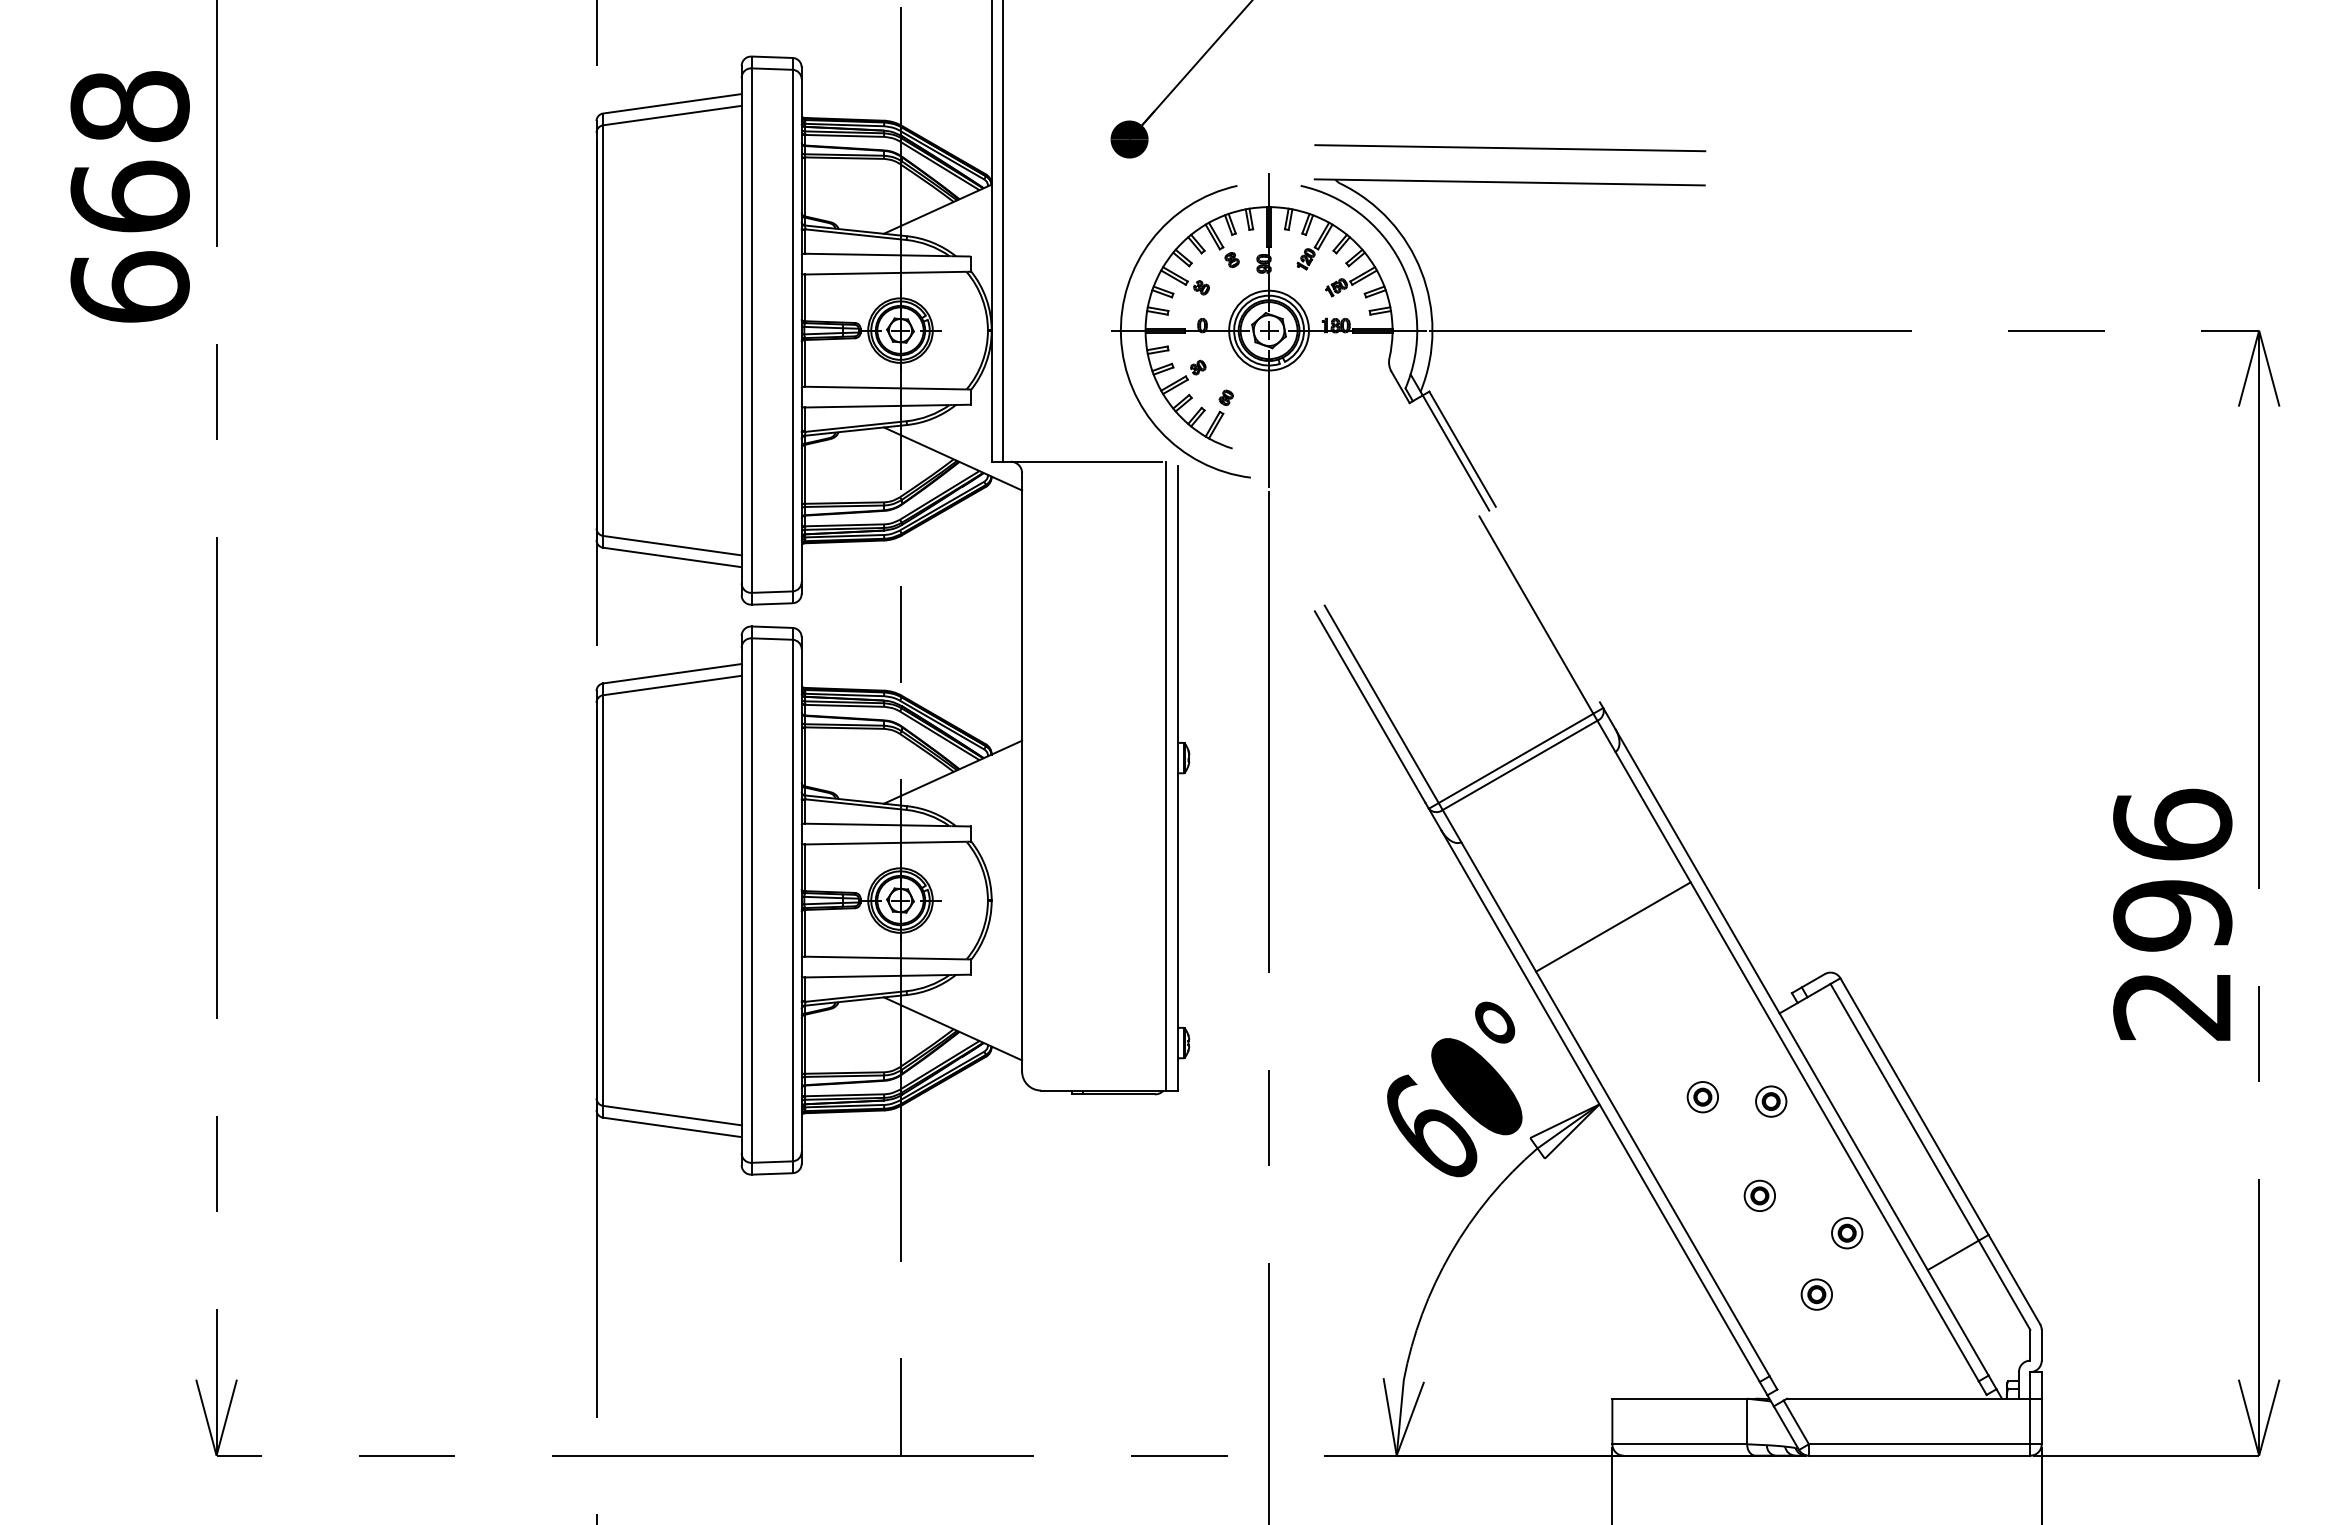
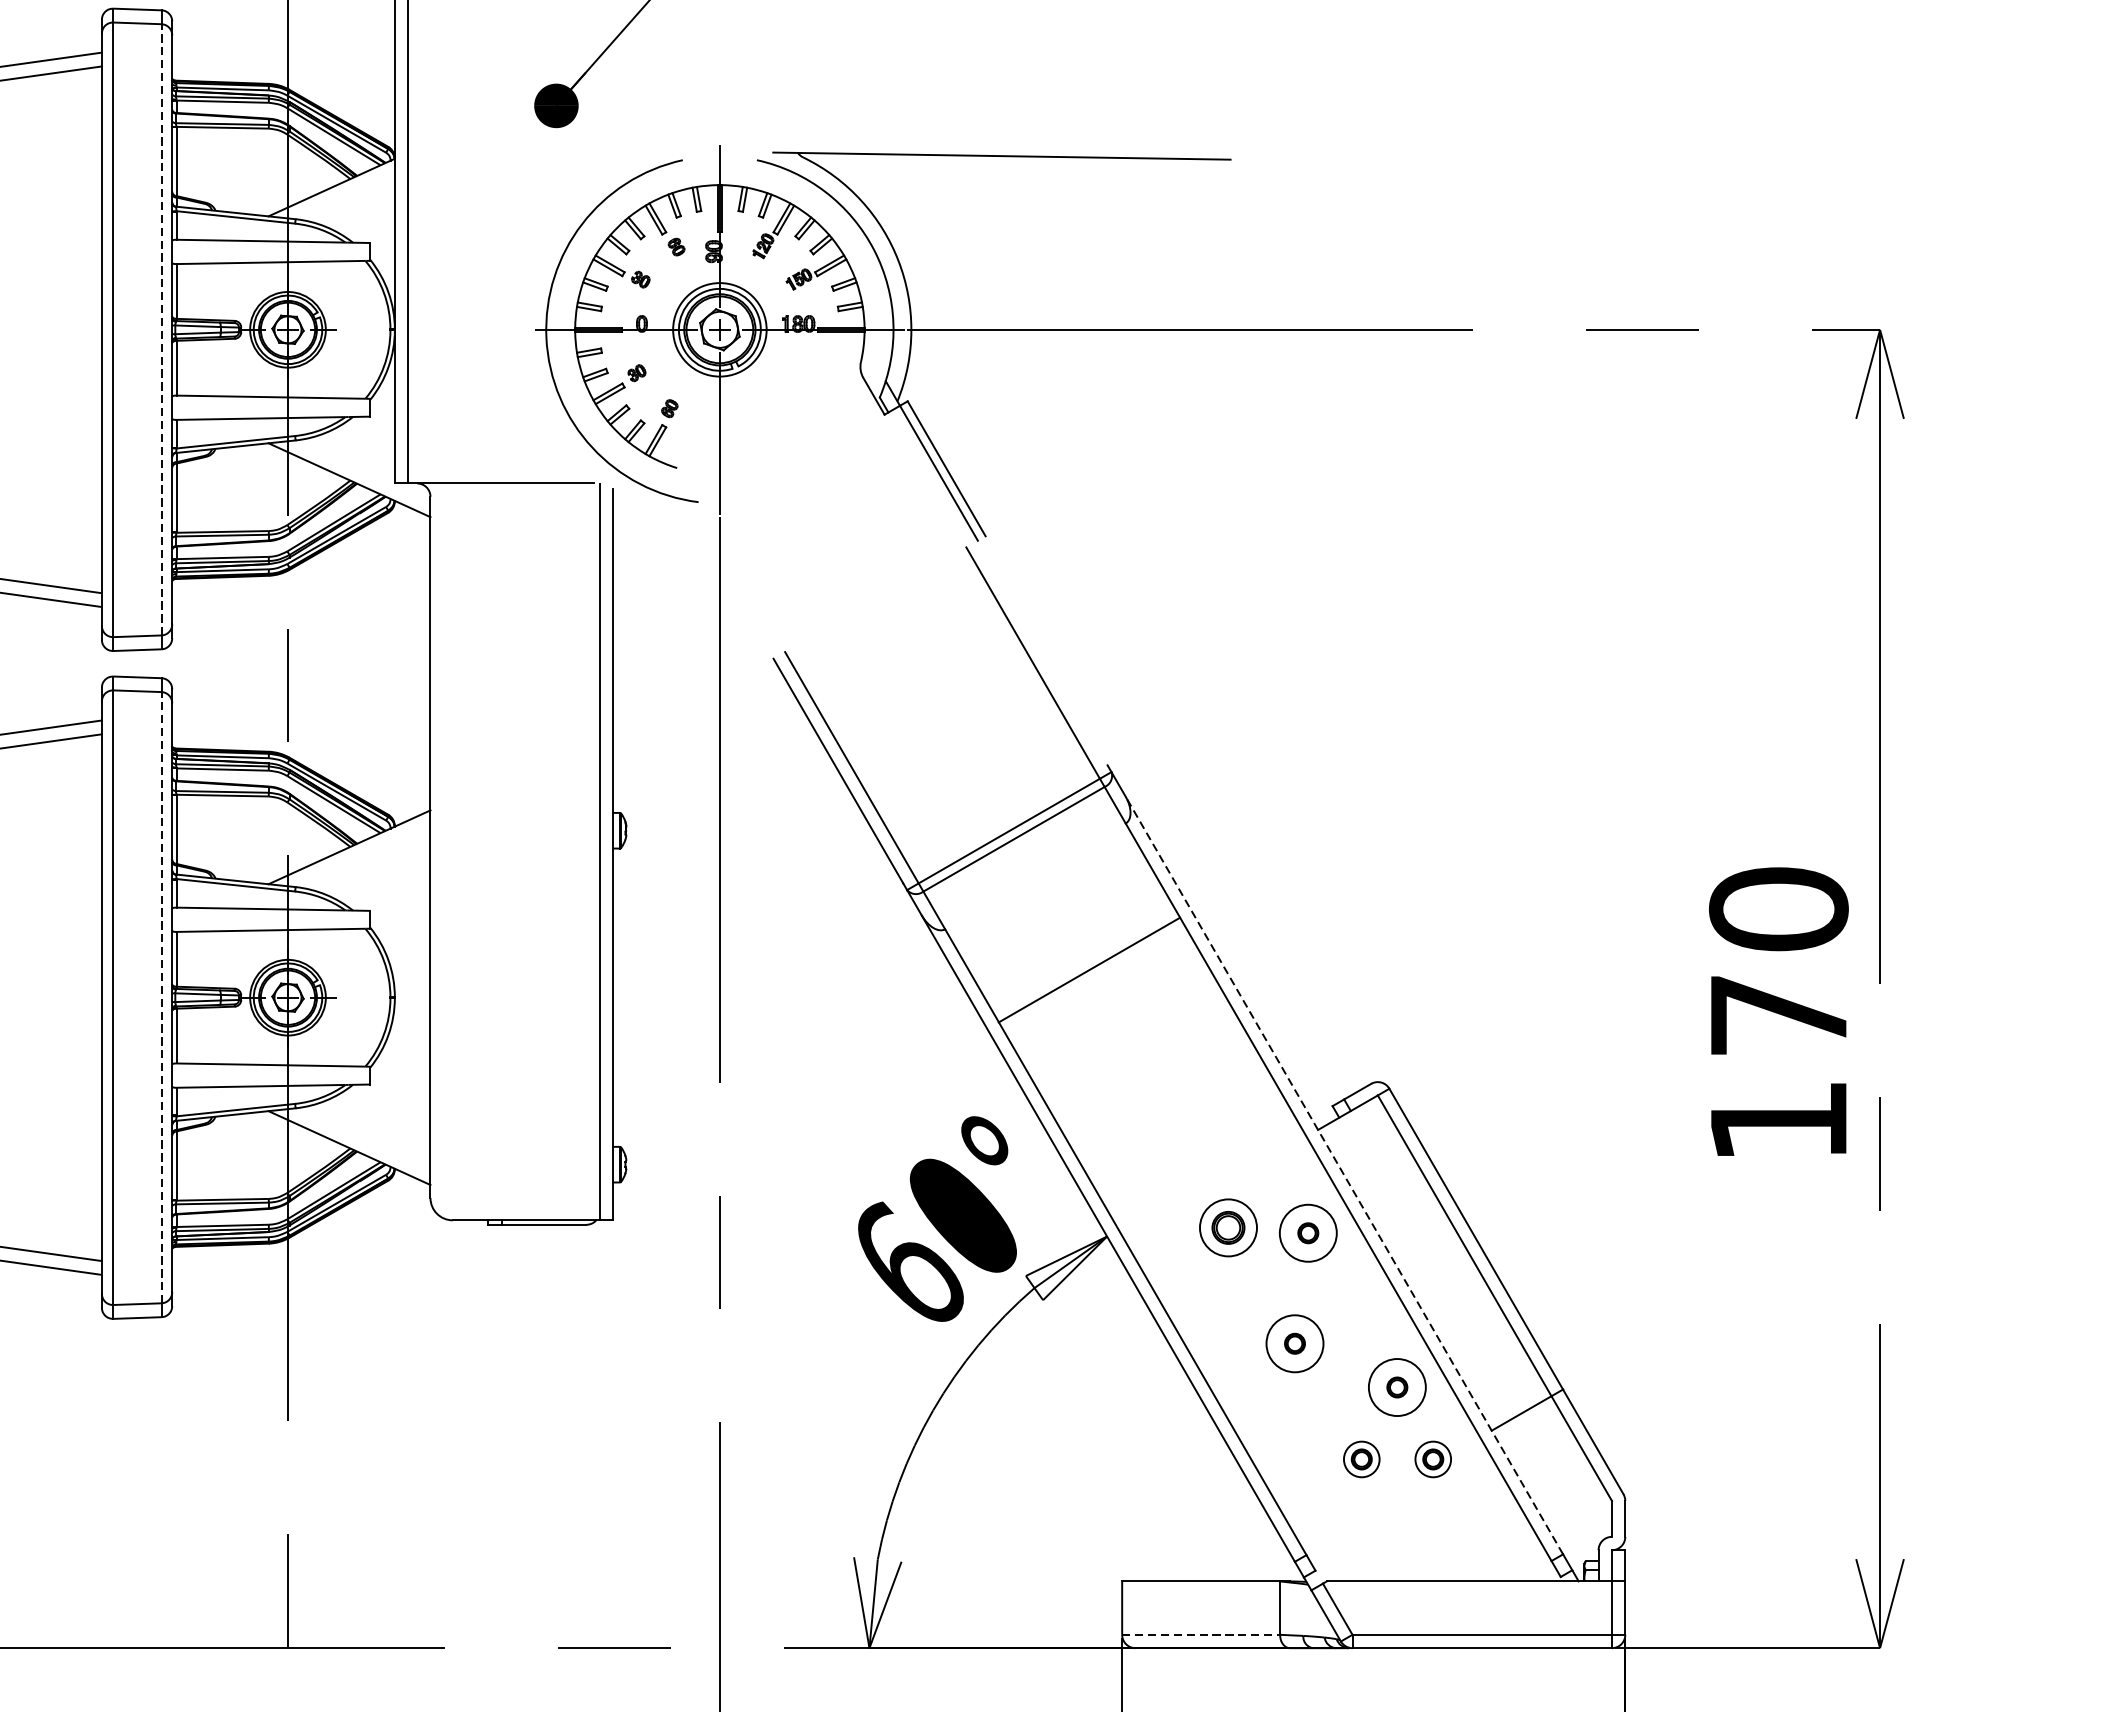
line: (1510, 148) -> (1002, 116), removed
line: (792, 330) -> (161, 329), solid -> dashed
line: (792, 900) -> (161, 997), solid -> dashed
text: (2172, 914) -> (1778, 1014), 296 -> 170
line: (1613, 926) -> (1089, 969), moved
line: (1801, 1052) -> (1343, 1175), solid -> dashed
part: (1702, 1097) -> (1227, 1228), size x1.6
circle: (1771, 1101) -> (1308, 1233), size x1.6
circle: (1759, 1195) -> (1294, 1343), size x1.6
circle: (1847, 1233) -> (1397, 1387), size x1.6
part: (1877, 1294) -> (1432, 1459), added
line: (1680, 1444) -> (1202, 1635), solid -> dashed

